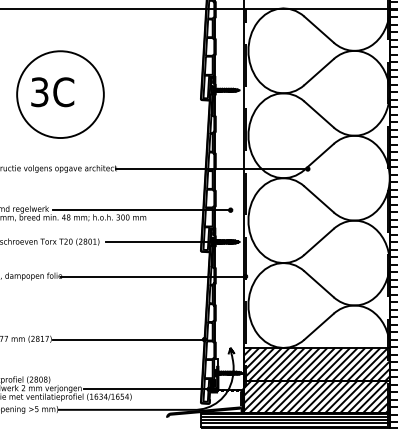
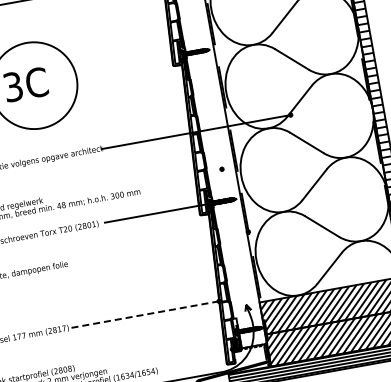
line: (141, 210) -> (134, 185), removed
line: (153, 276) -> (157, 248), removed
line: (128, 339) -> (144, 314), solid -> dashed
line: (146, 389) -> (170, 360), removed

